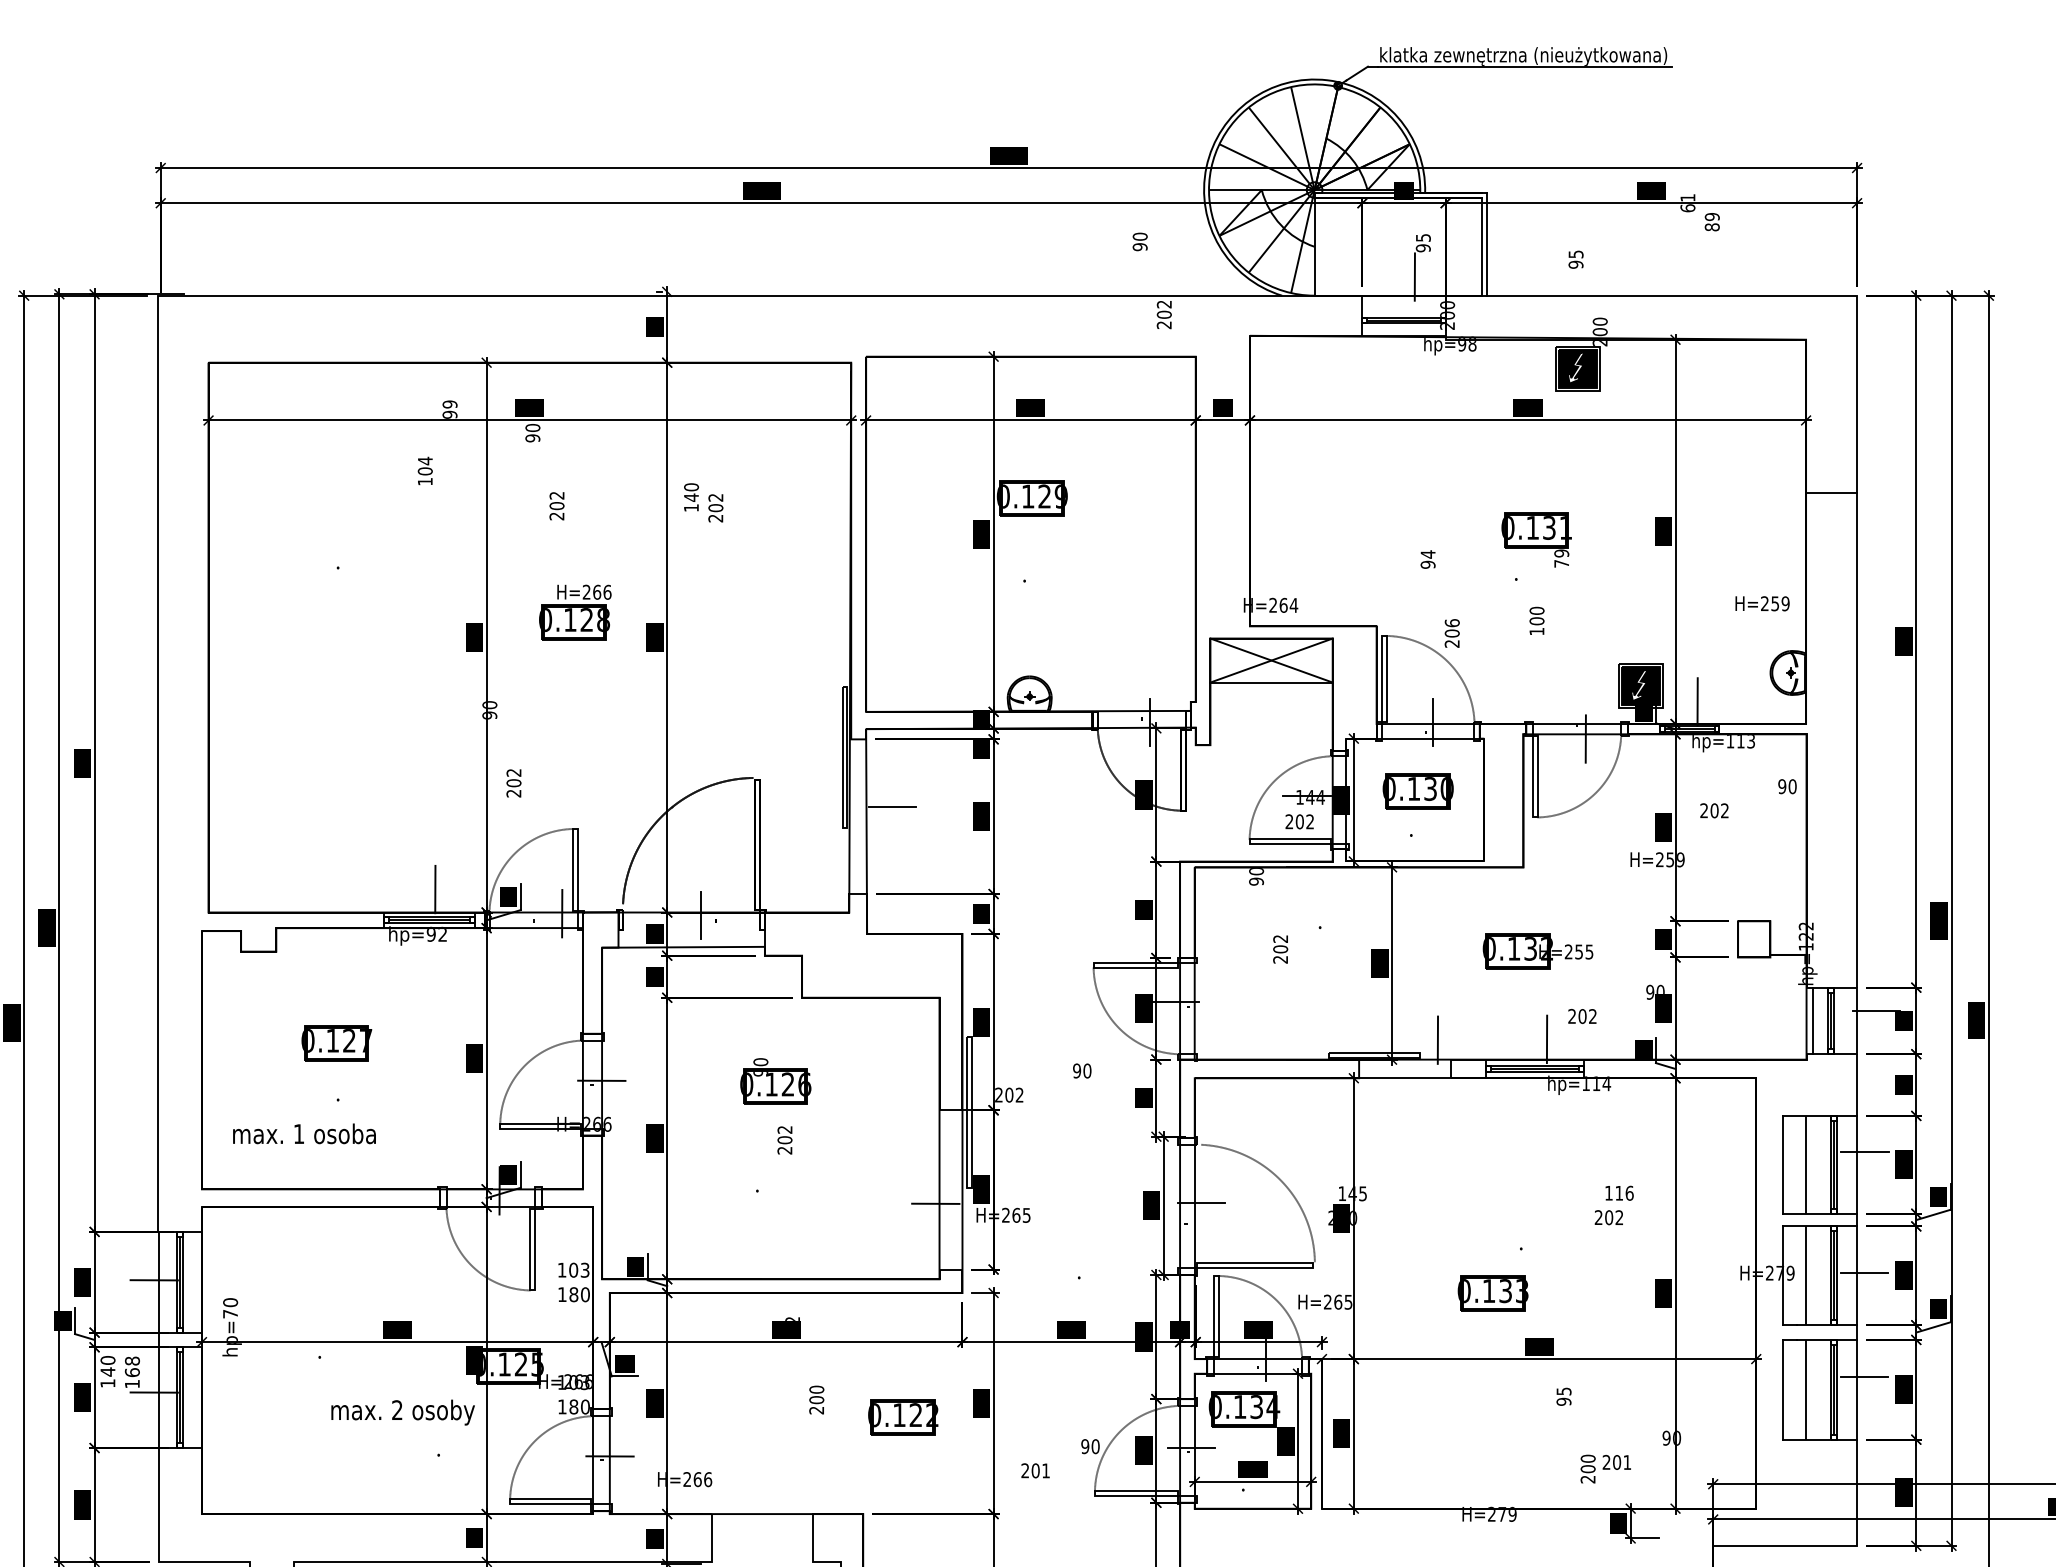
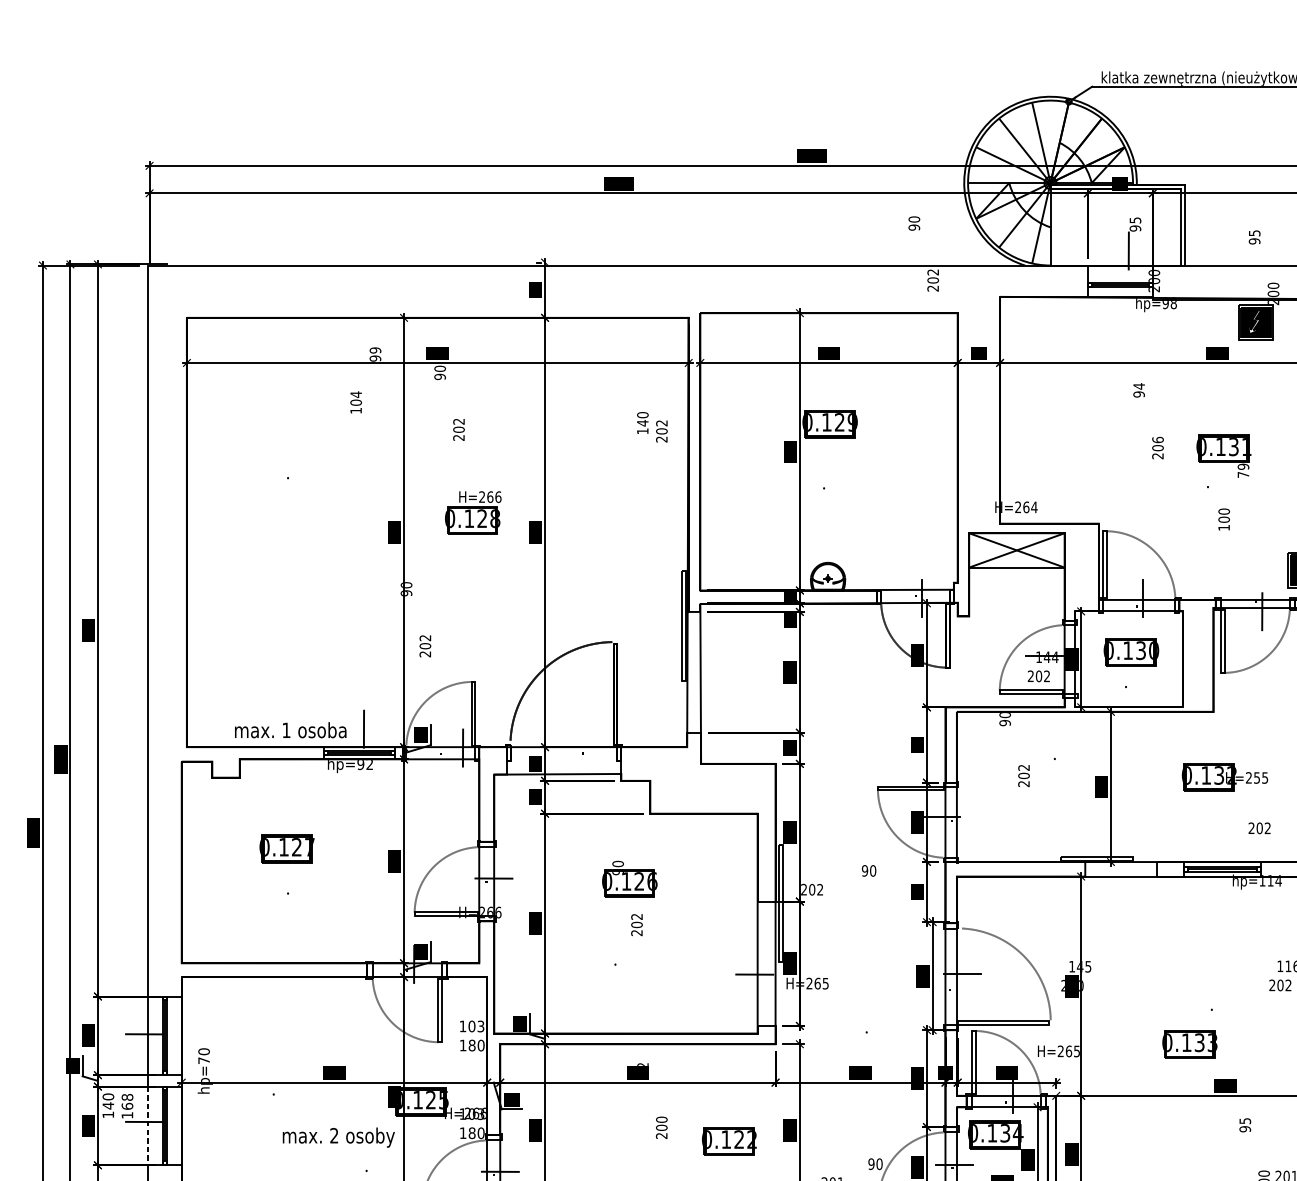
text: (703, 502) -> (652, 427), moved
text: (1439, 598) -> (1148, 420), moved
line: (891, 807) -> (720, 665), removed
line: (701, 915) -> (571, 749), removed
line: (1437, 1039) -> (1146, 846), removed
line: (1546, 1039) -> (1231, 846), removed
text: (304, 1133) -> (290, 729), moved
line: (158, 1398) -> (147, 1126), solid -> dashed

